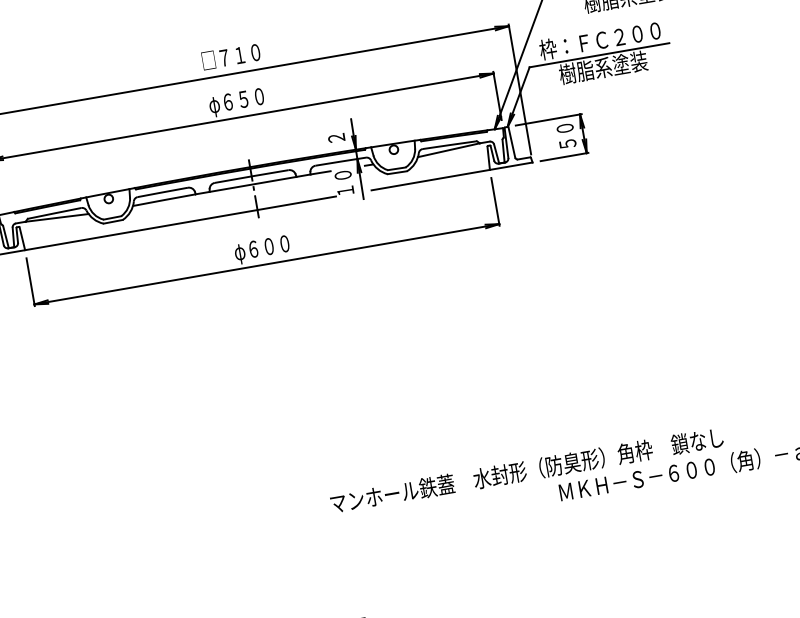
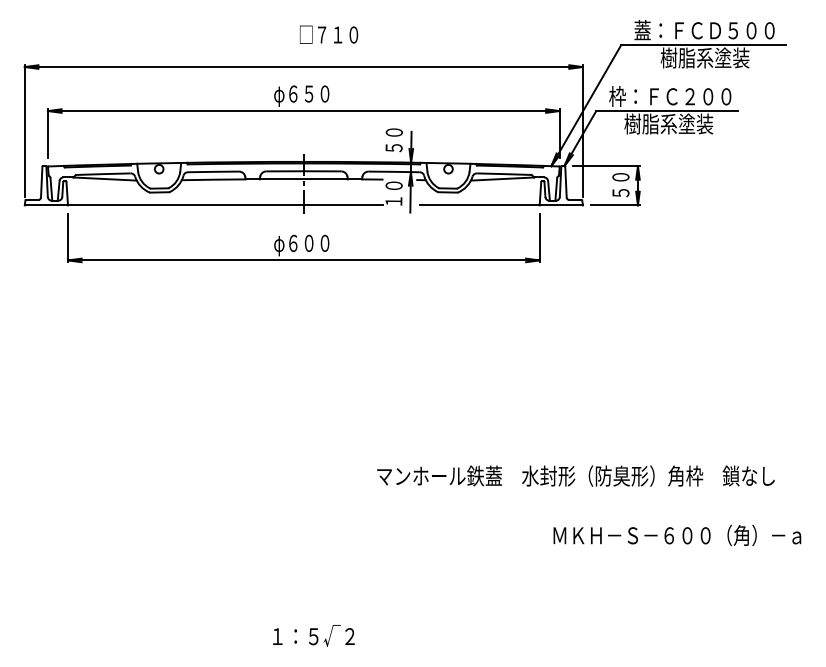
text: (231, 56) -> (329, 34), moved
text: (334, 130) -> (393, 140), ２ -> ５０
text: (526, 470) -> (575, 475), moved

